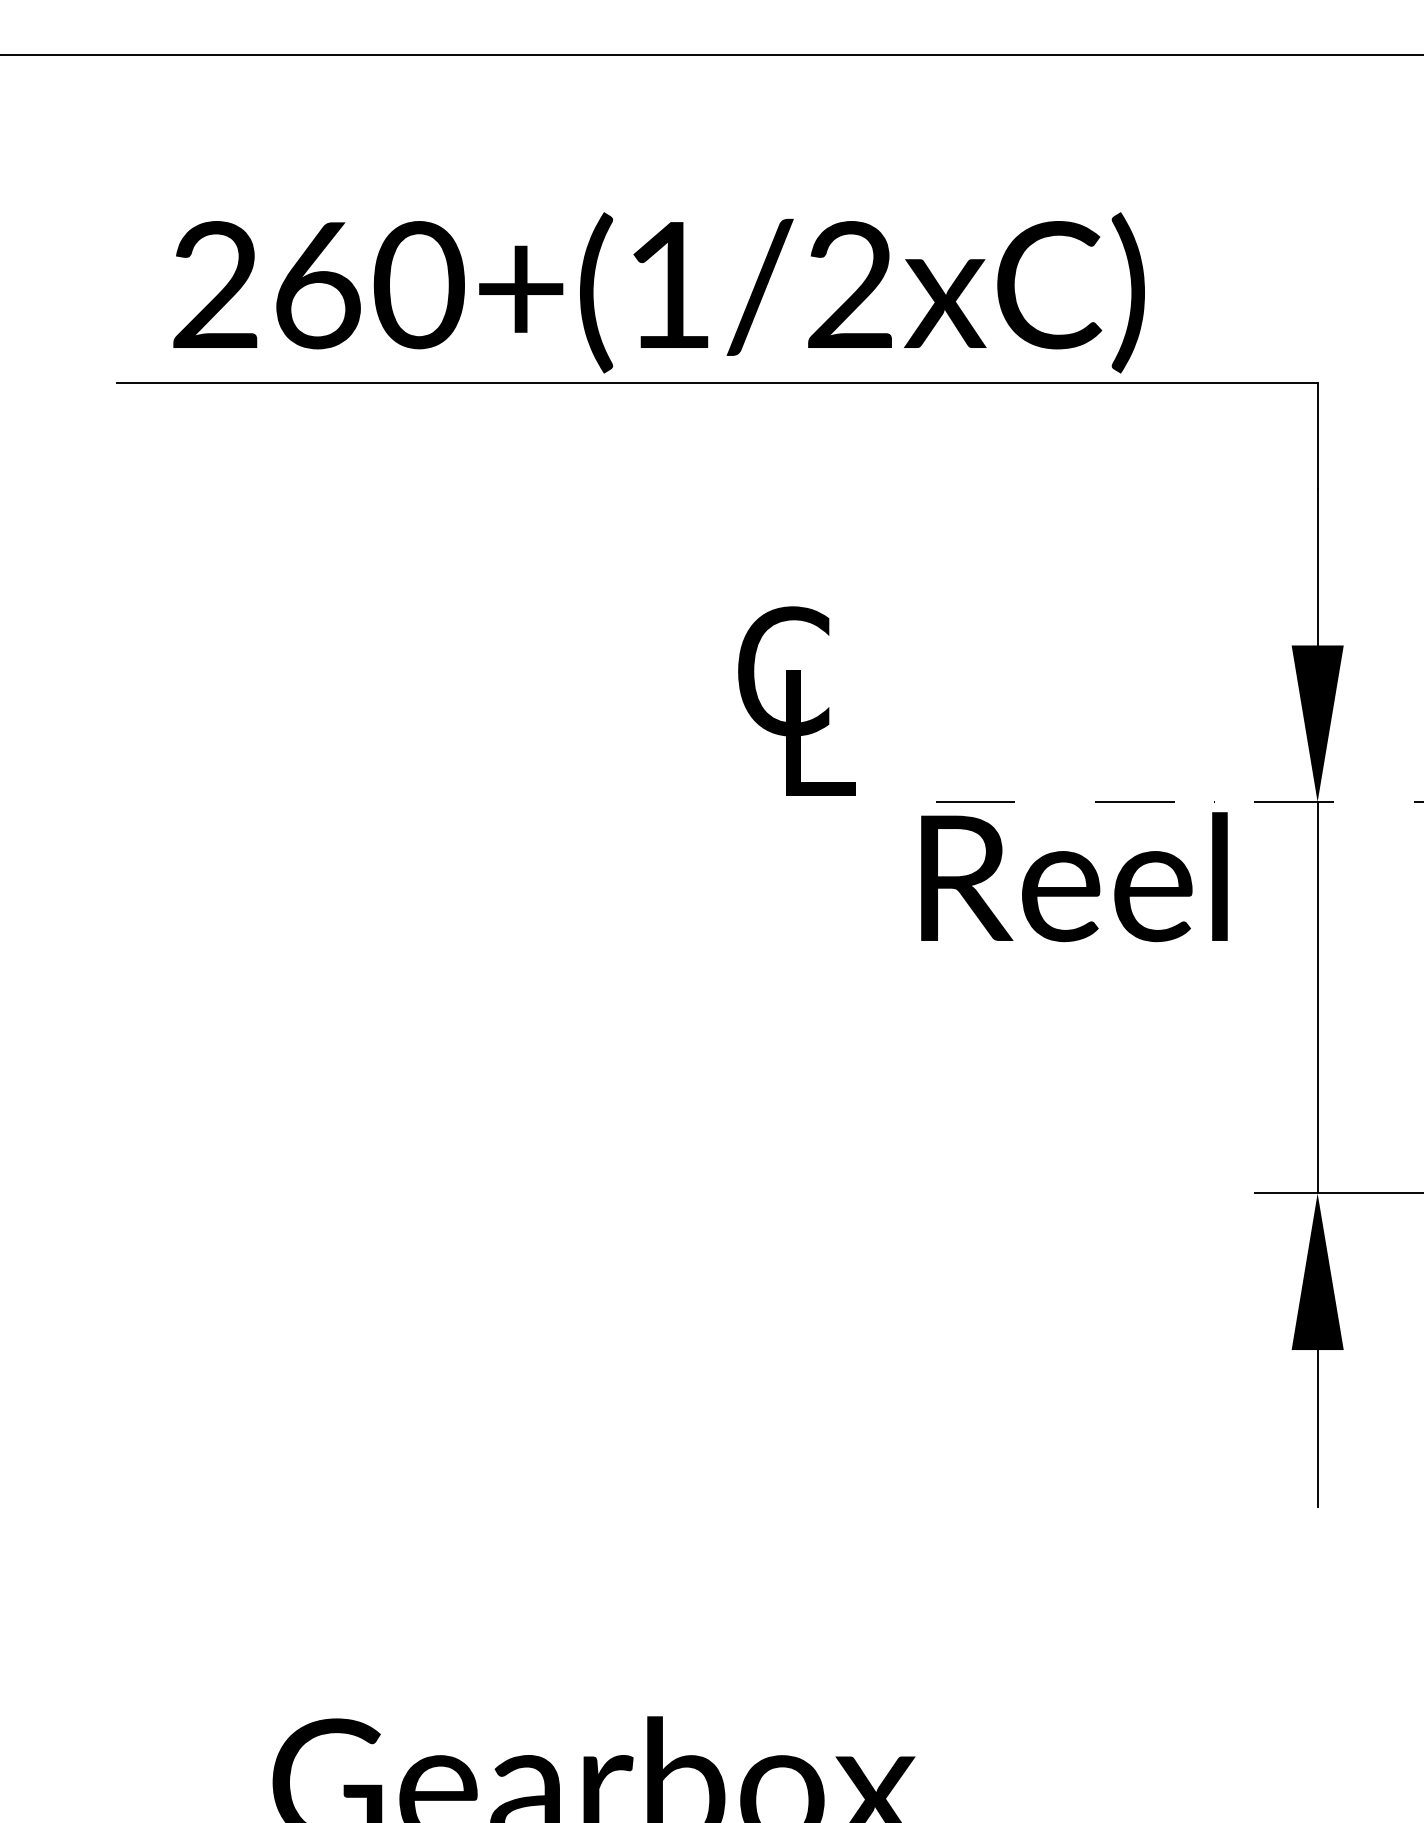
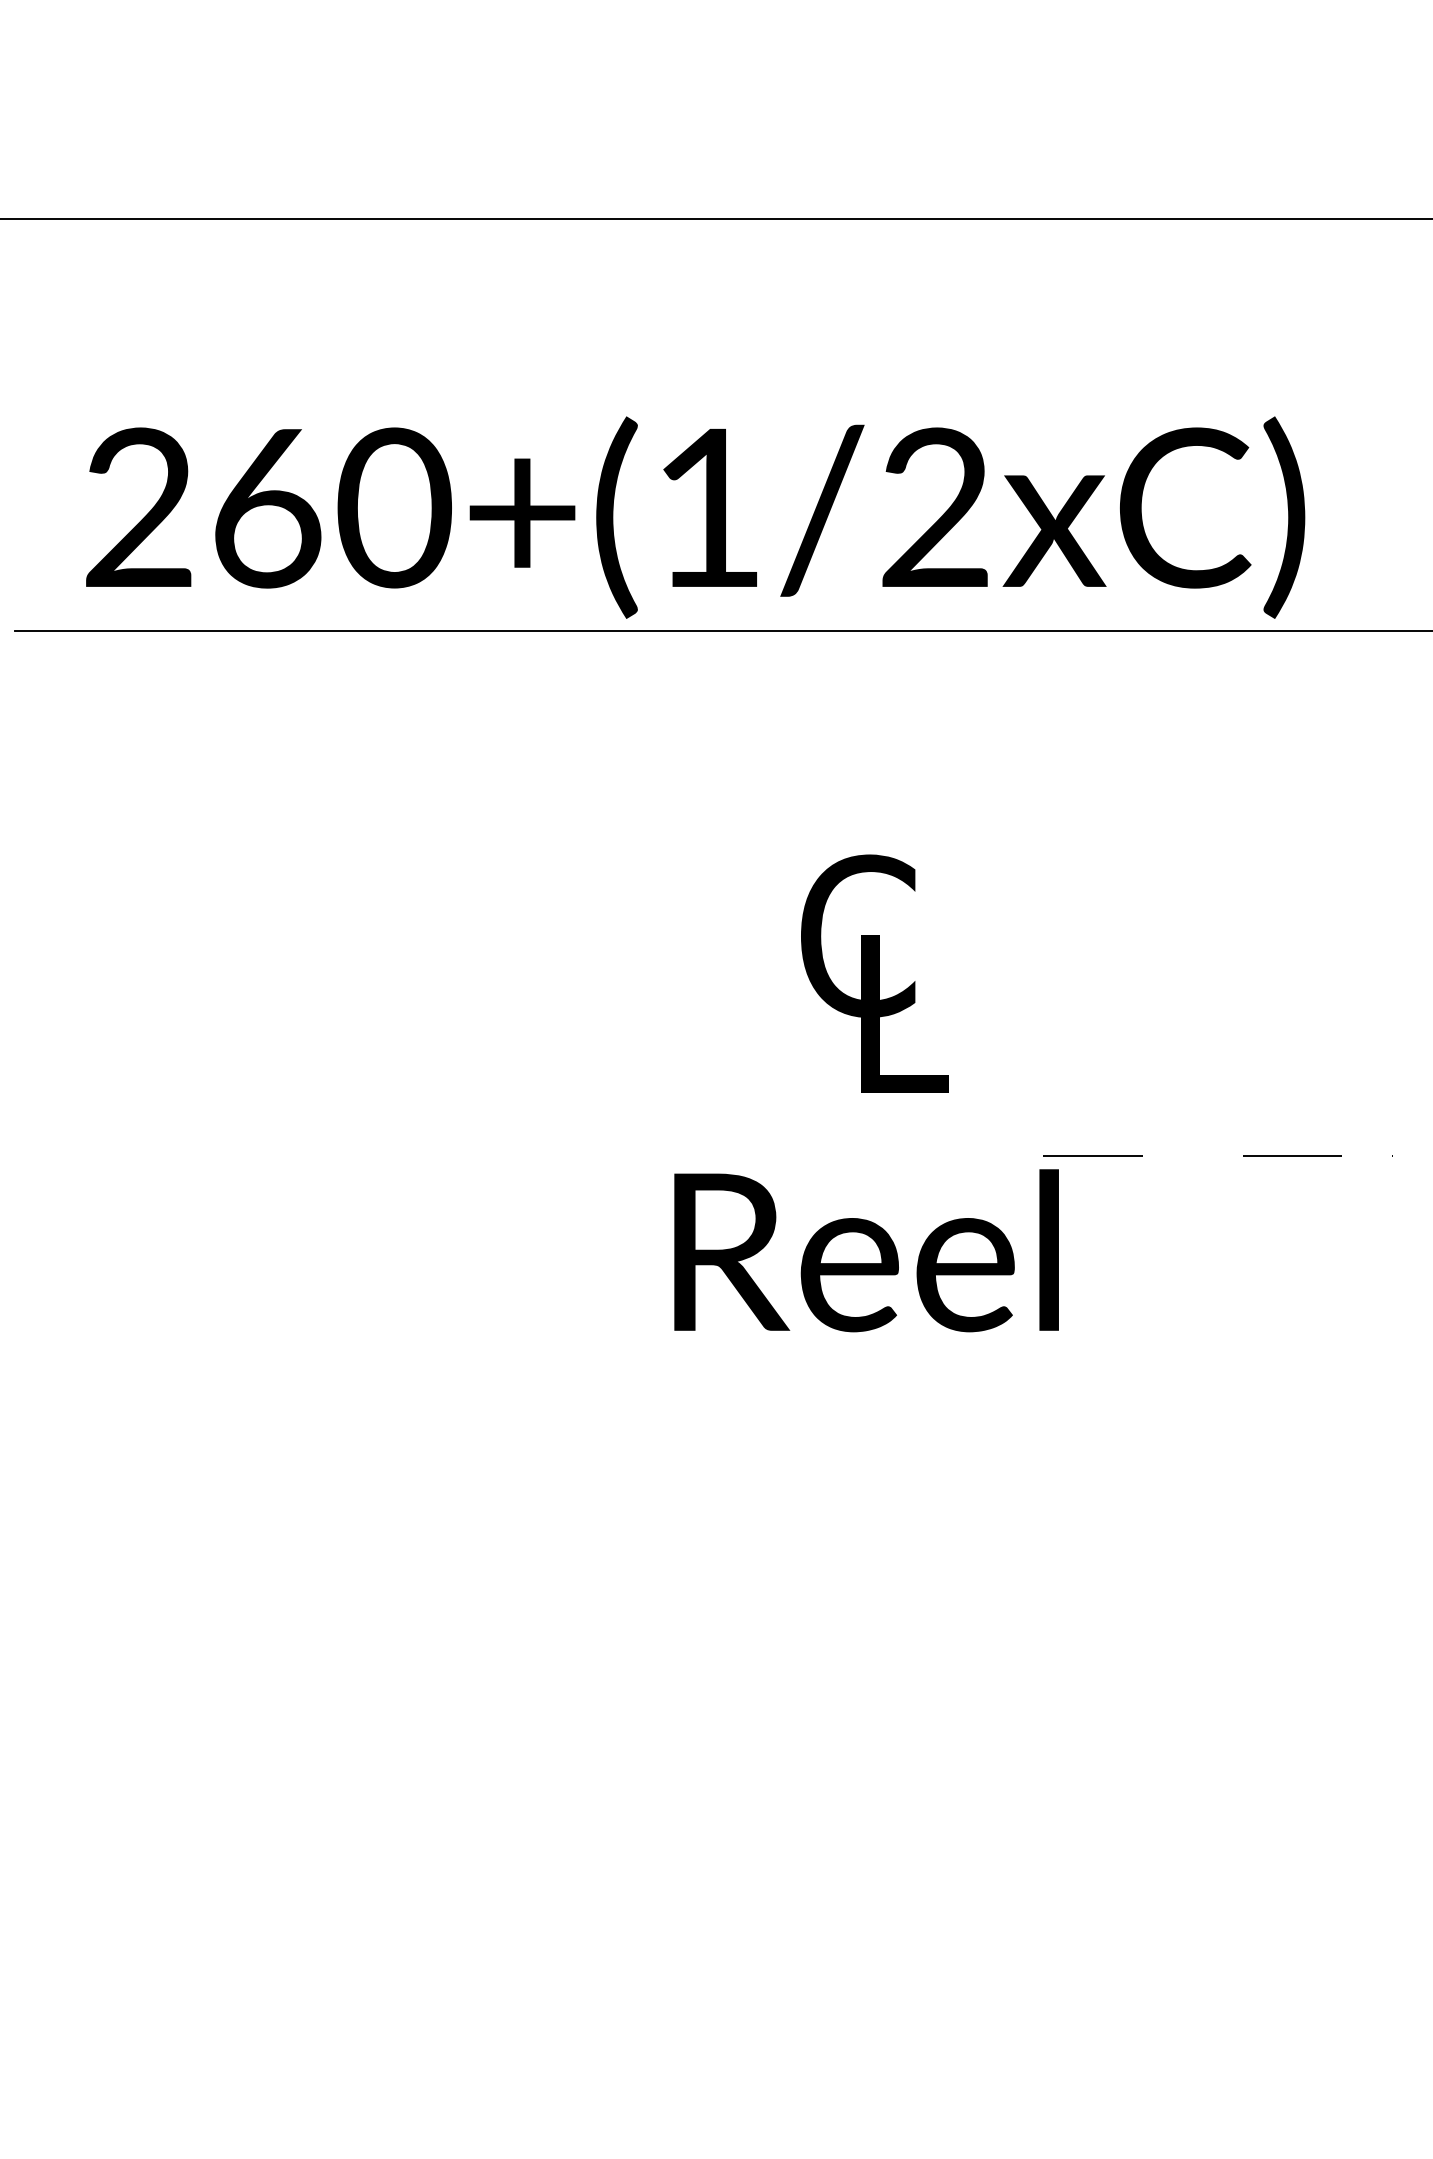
text: (796, 700) -> (874, 972), moved
text: (1074, 877) -> (866, 1251), moved

